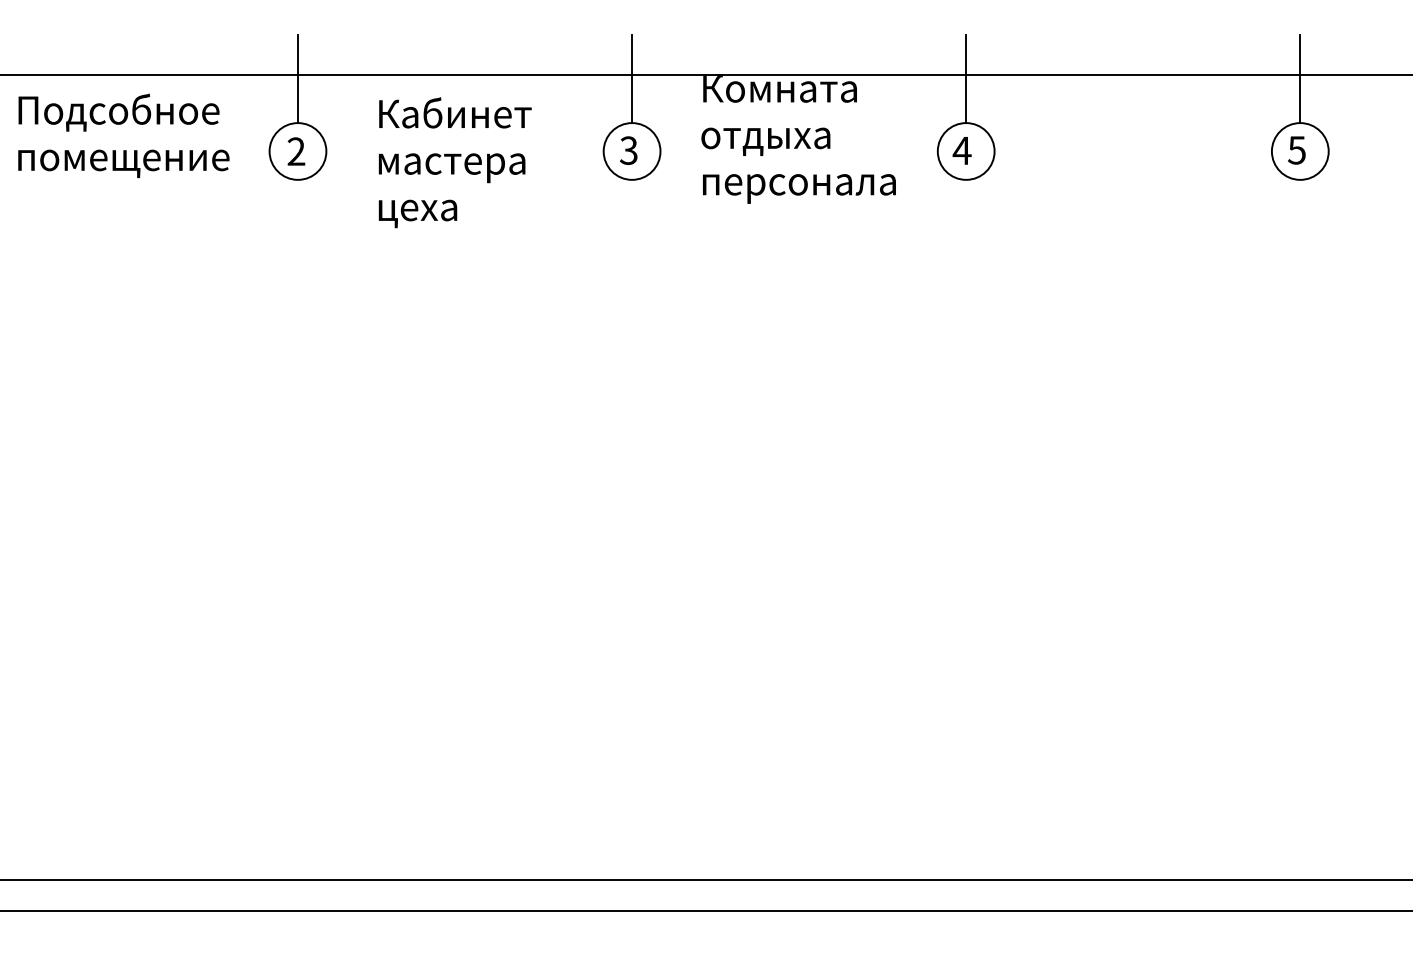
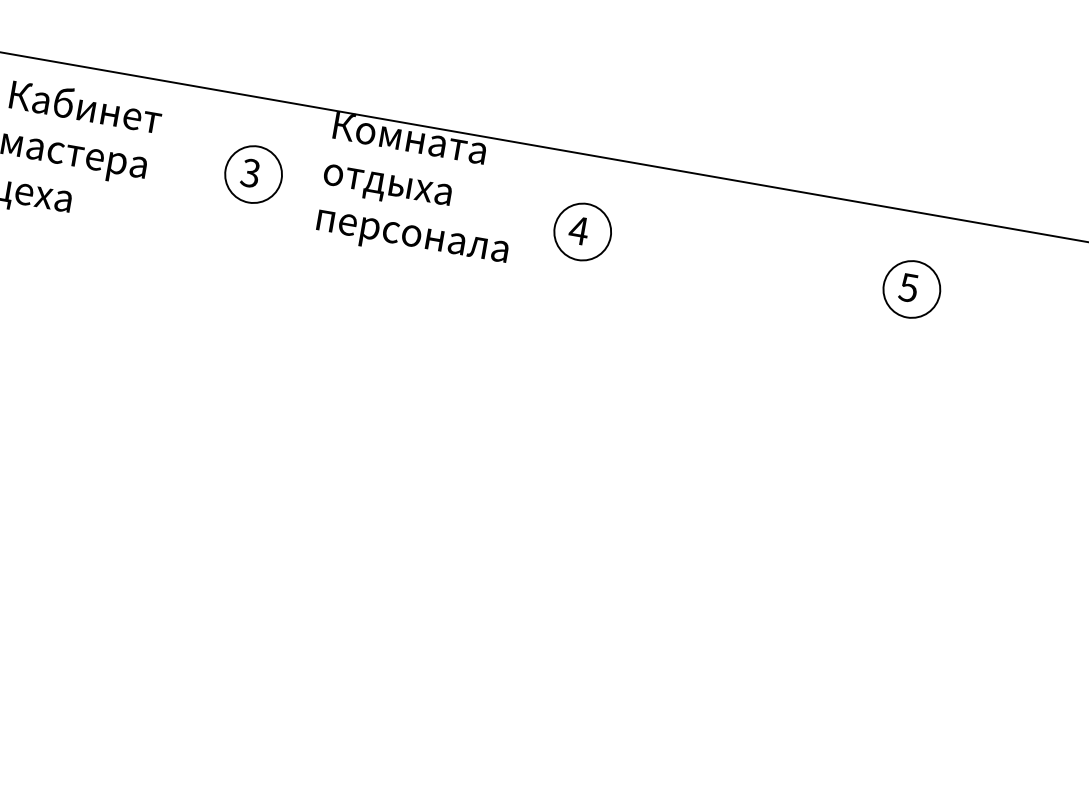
line: (632, 79) -> (266, 103), removed
line: (966, 79) -> (595, 161), removed
line: (1300, 79) -> (924, 218), removed

